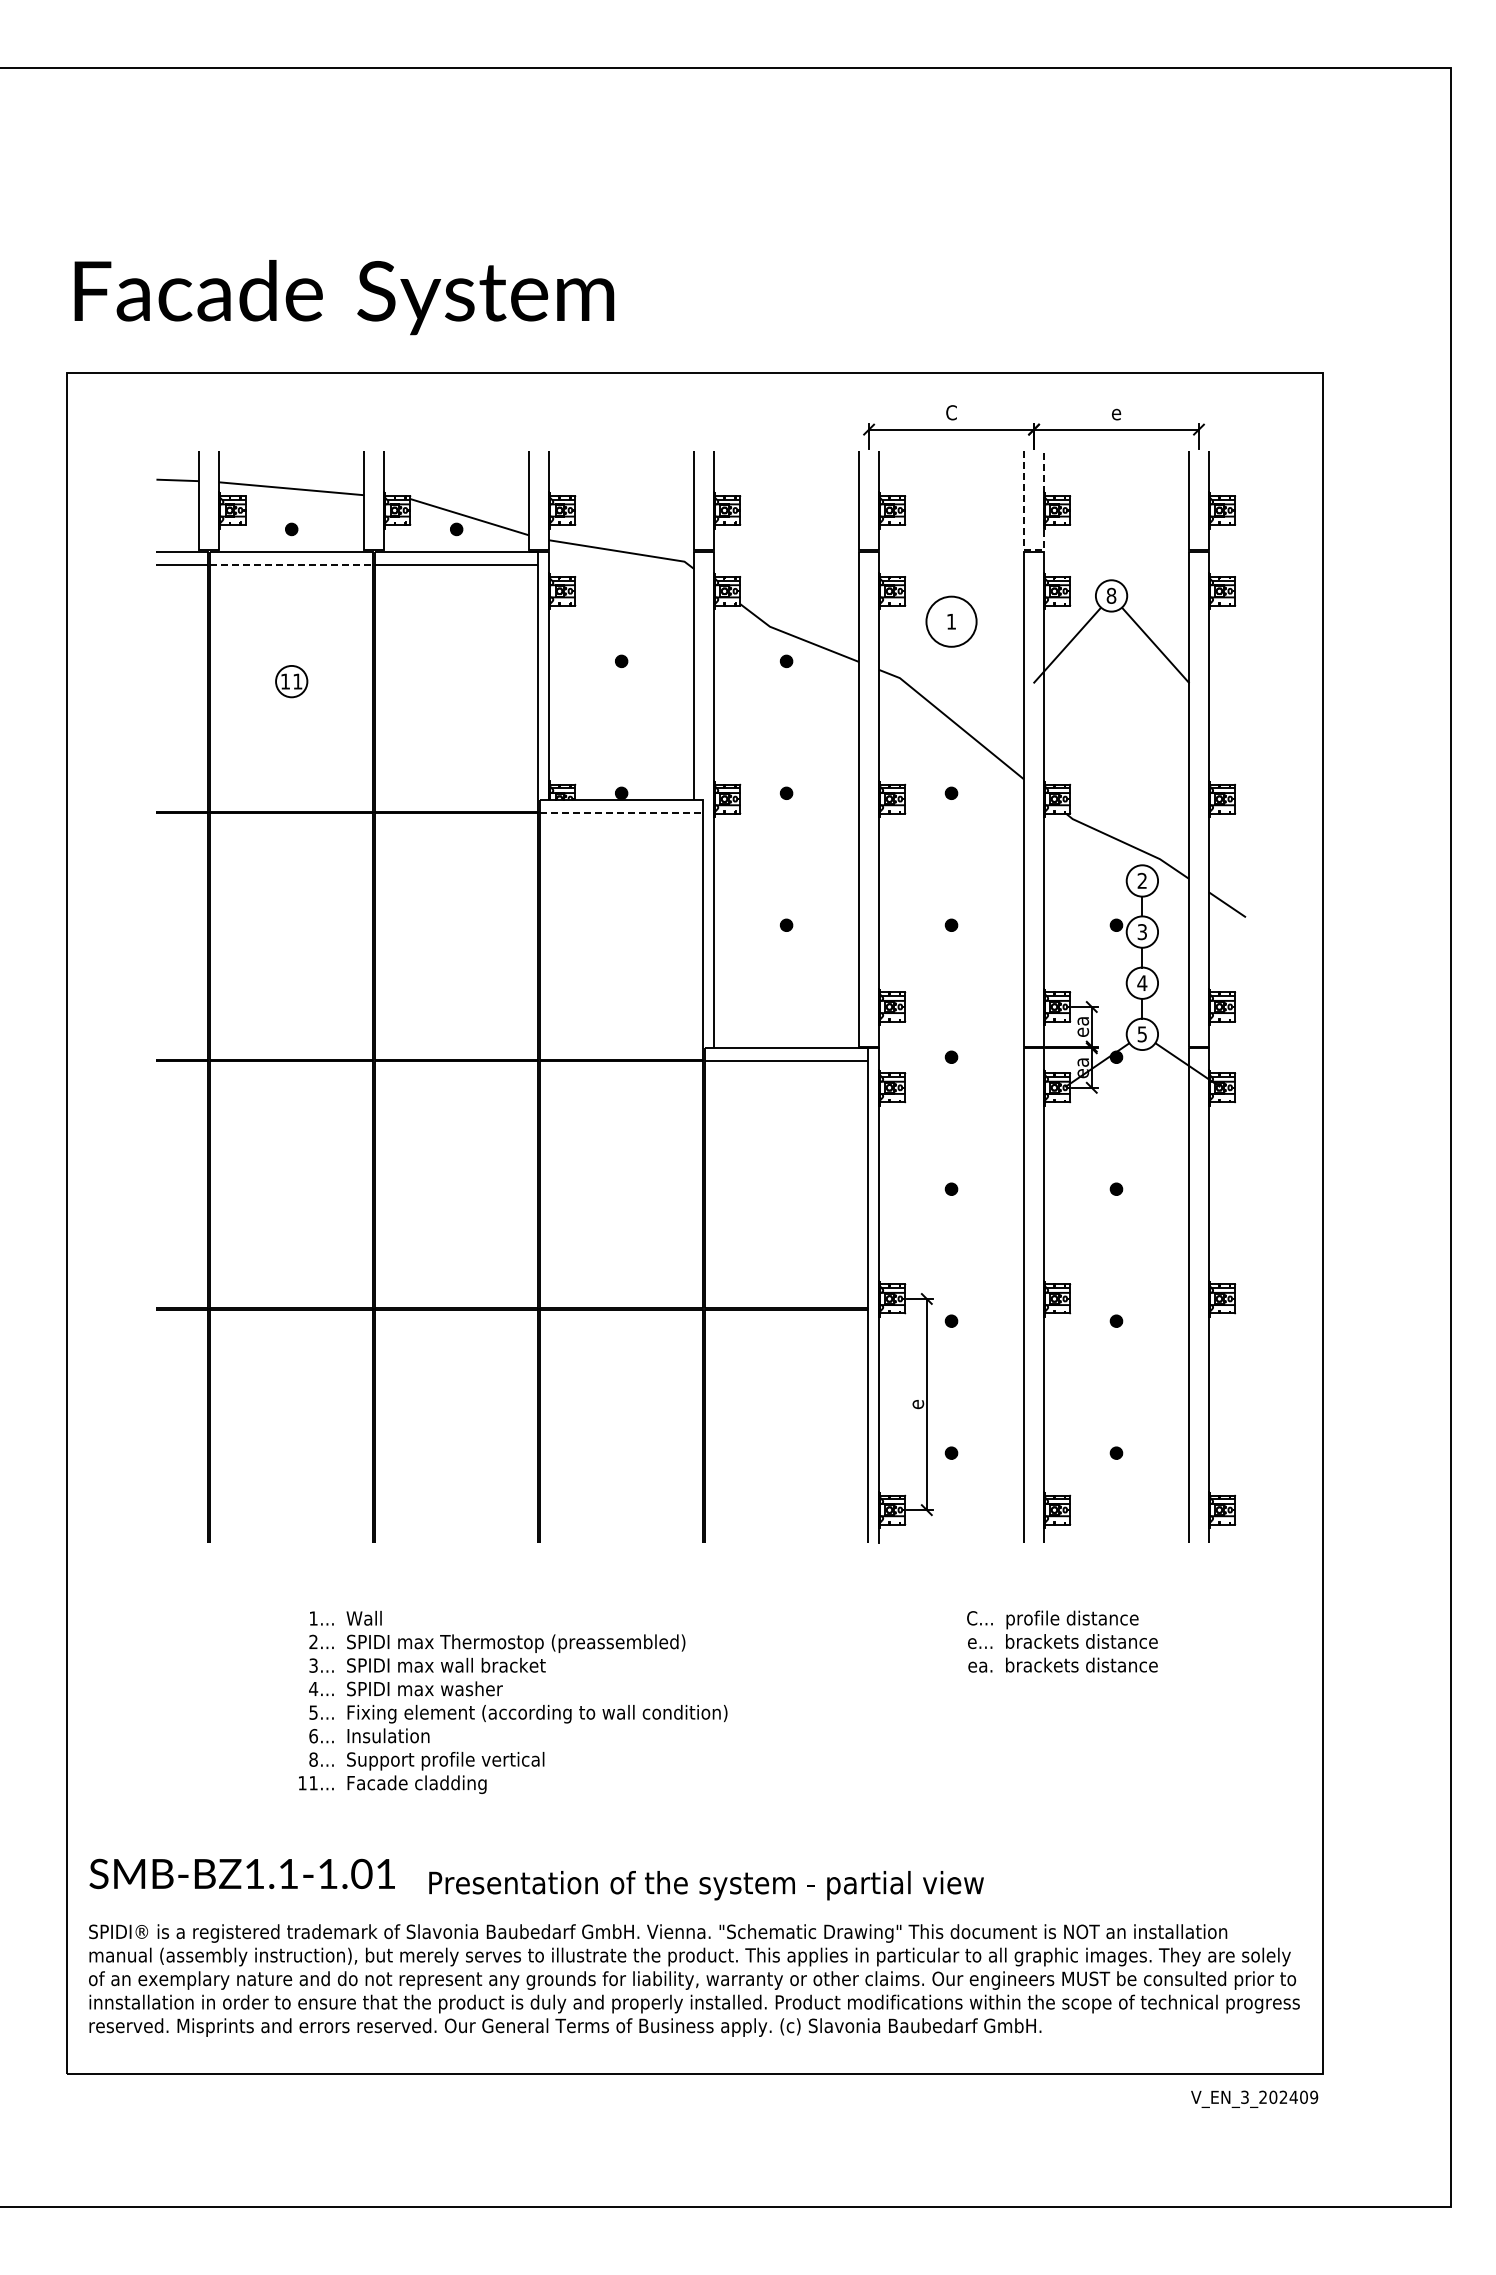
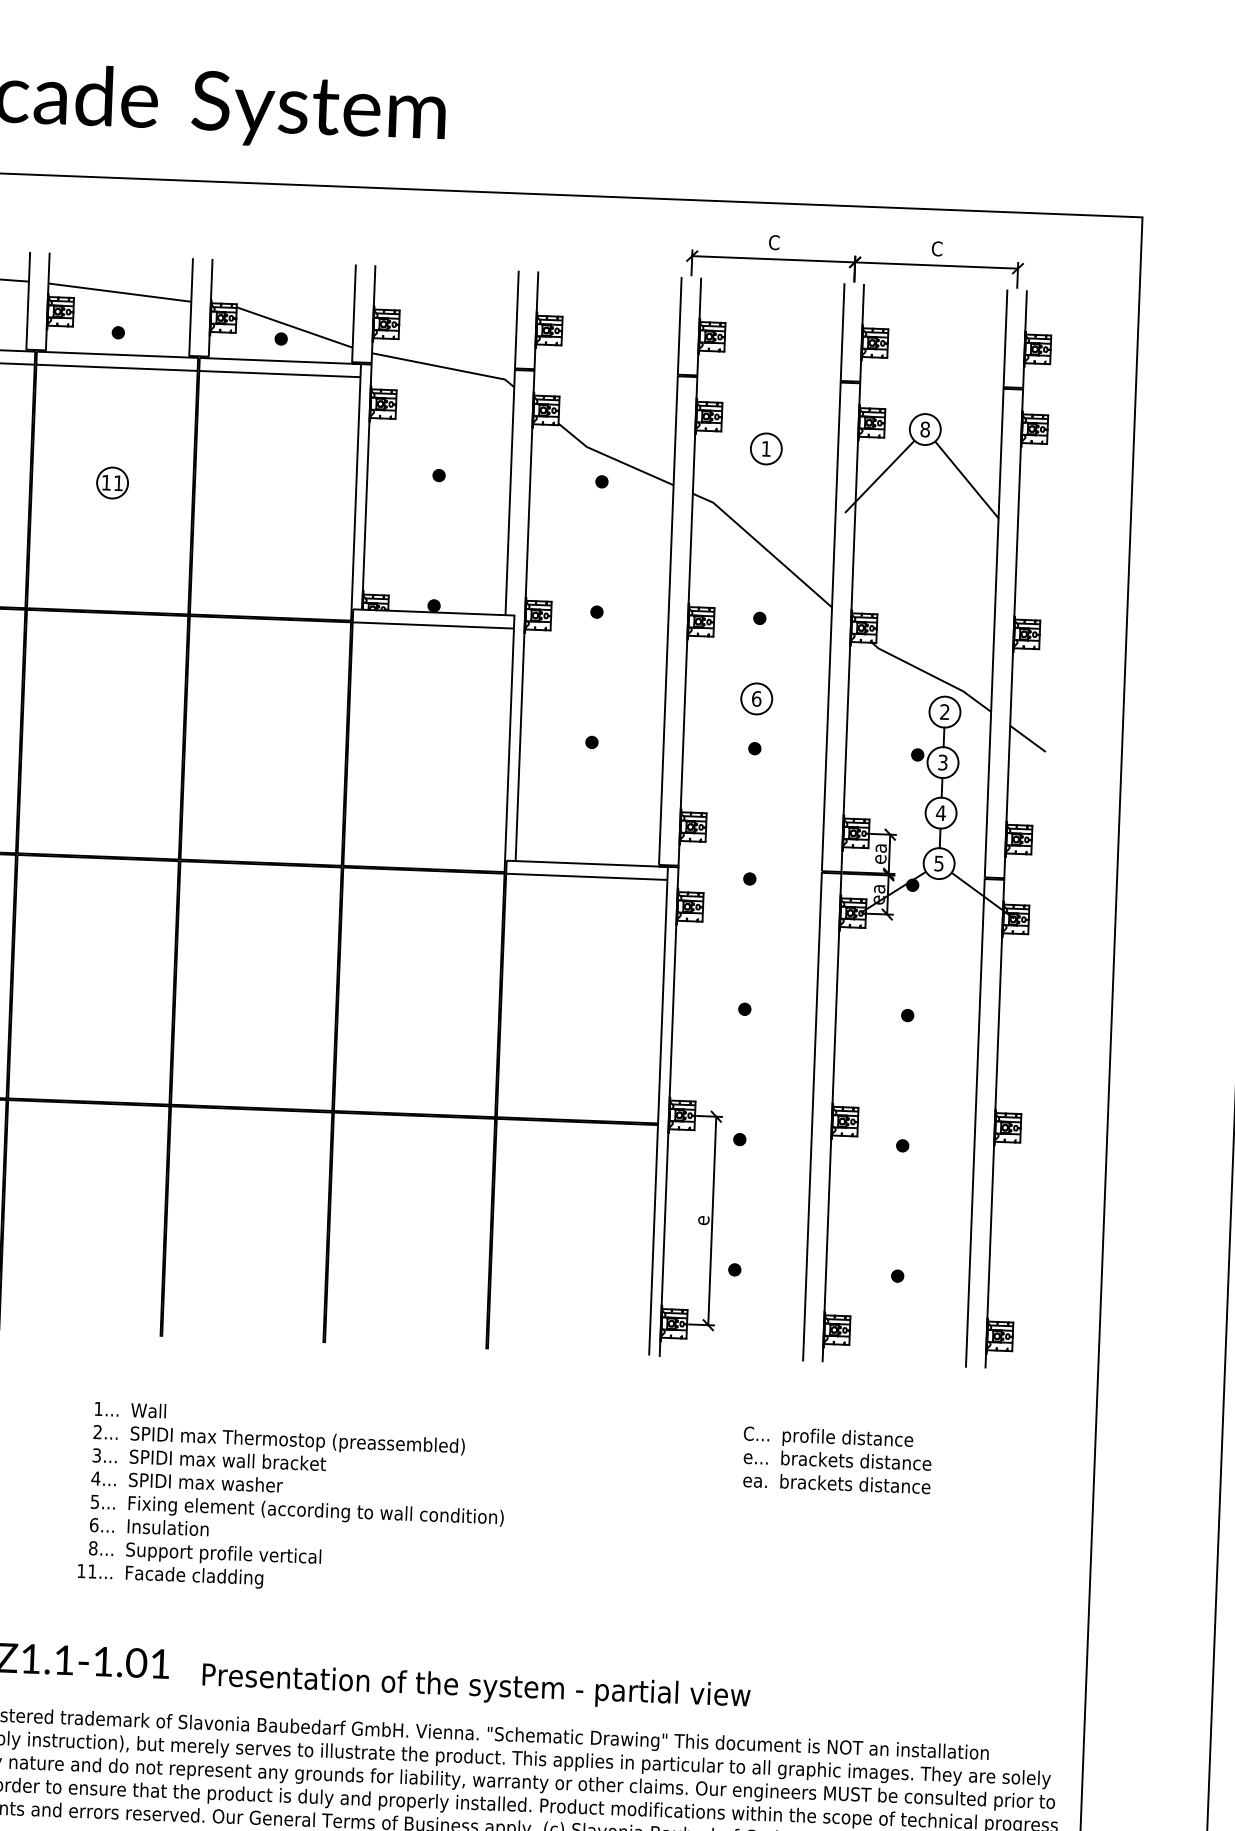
text: (1116, 412) -> (937, 248), e -> C
line: (1034, 550) -> (850, 381), dashed -> solid
line: (291, 564) -> (116, 367), dashed -> solid
circle: (951, 621) -> (766, 448), size x0.62
line: (621, 813) -> (433, 625), dashed -> solid
part: (951, 874) -> (756, 698), added

